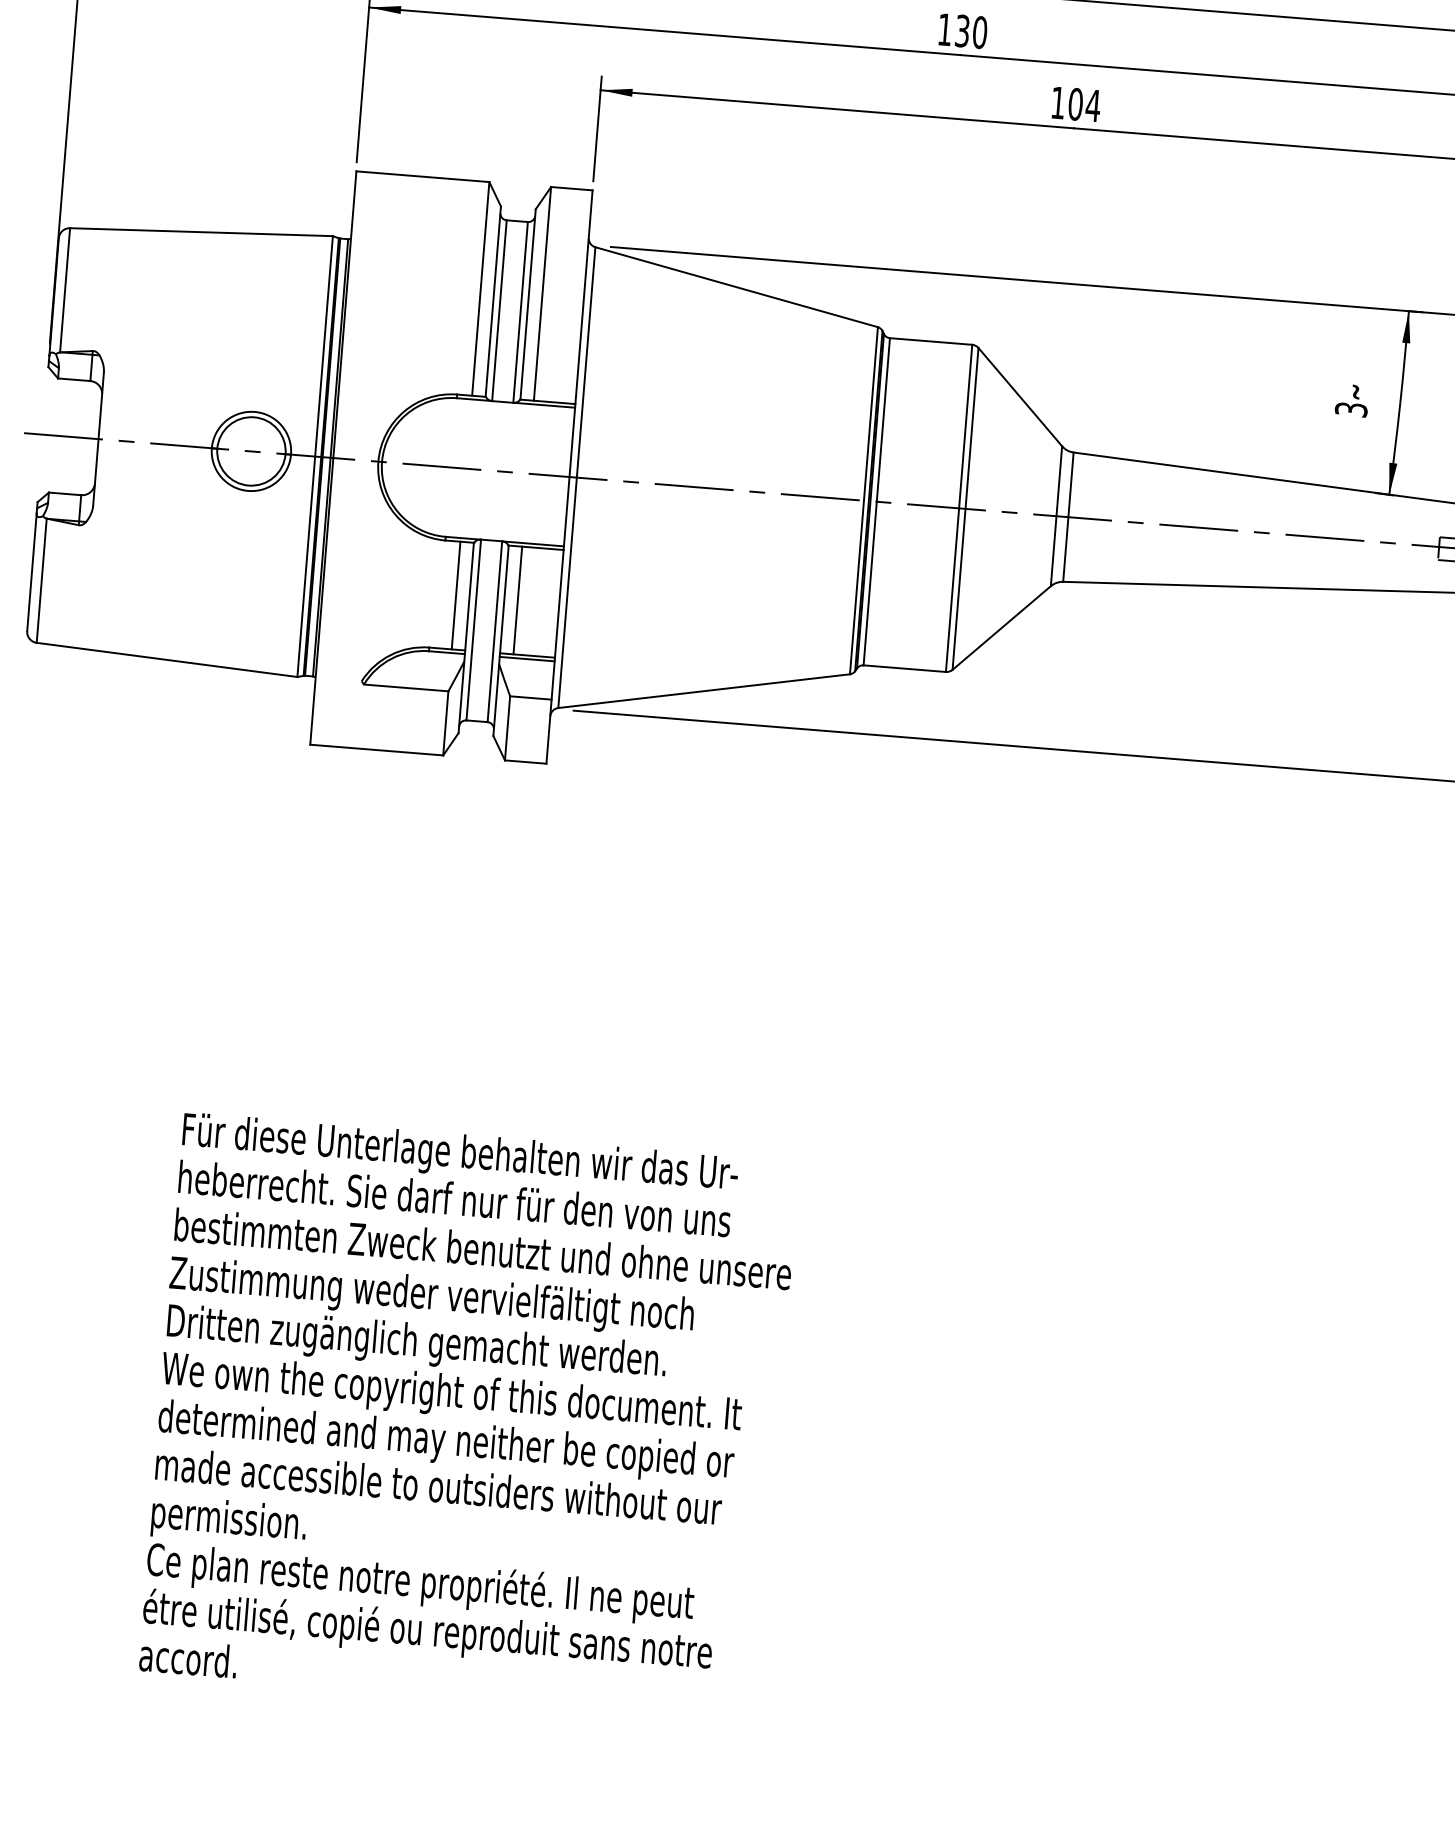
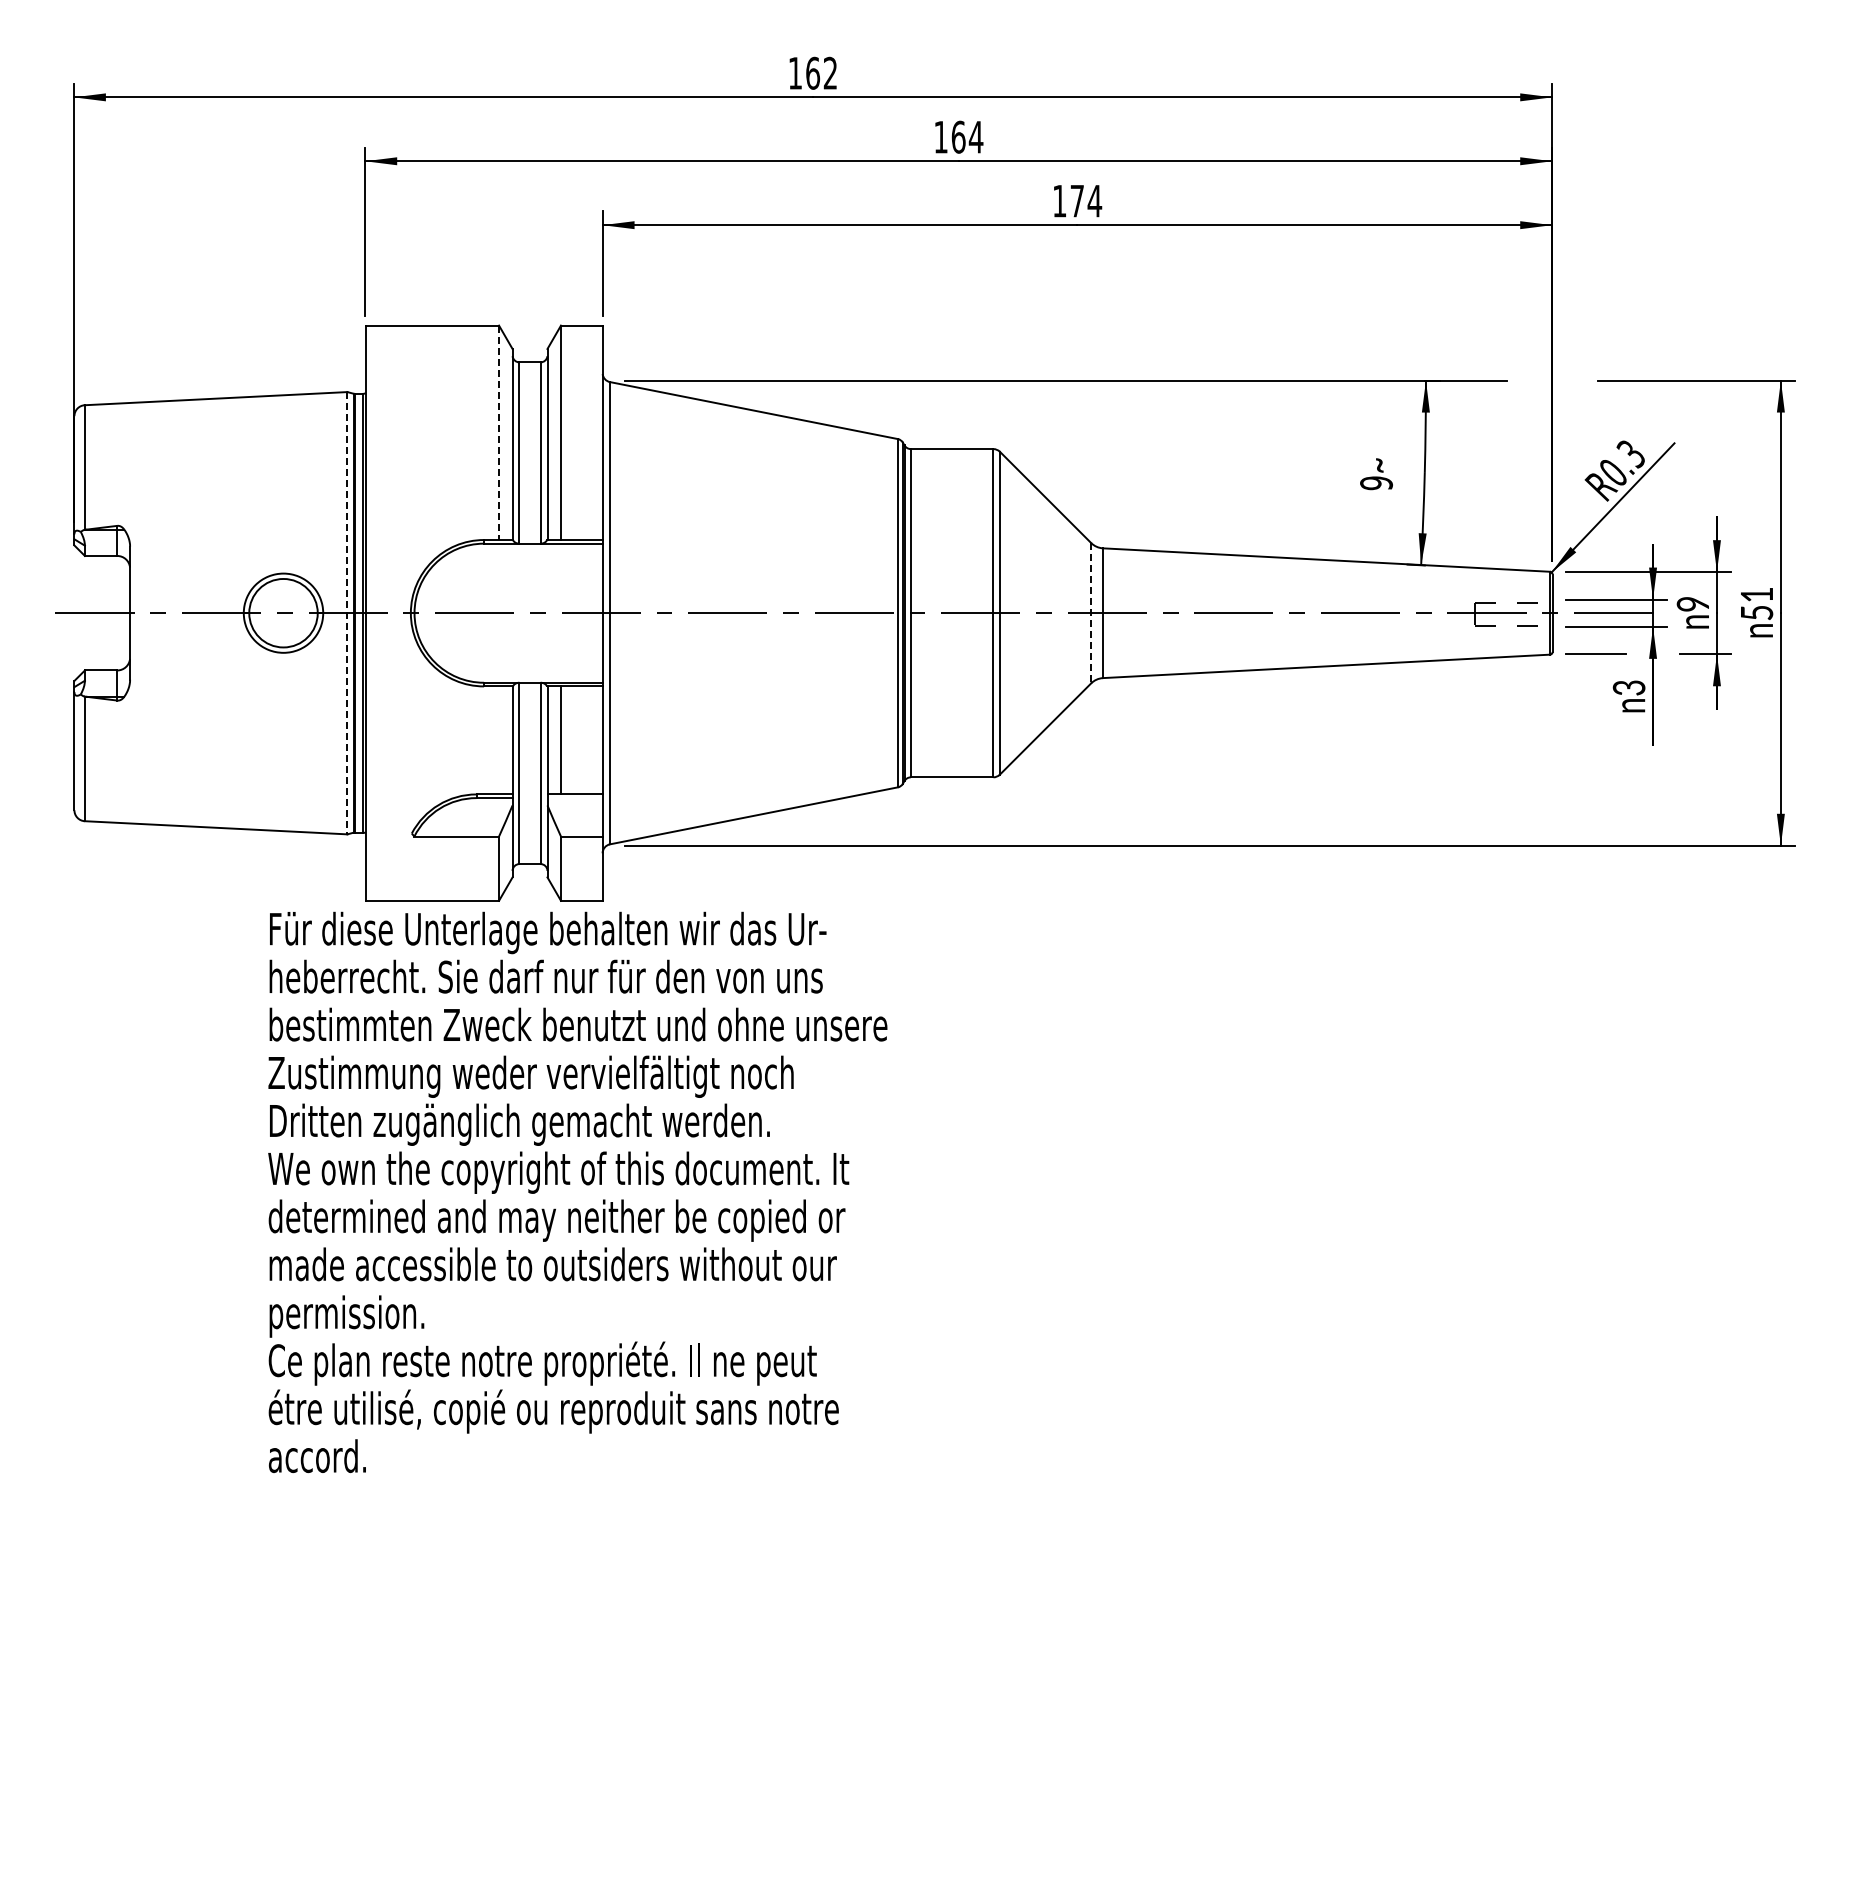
text: (971, 31) -> (967, 136), 130 -> 164
text: (1075, 103) -> (1077, 200), 104 -> 174
line: (481, 289) -> (499, 433), solid -> dashed
text: (1351, 409) -> (1376, 483), 3 -> 9
line: (315, 456) -> (347, 613), solid -> dashed
line: (1056, 516) -> (1091, 613), solid -> dashed
line: (456, 595) -> (499, 740), removed
line: (526, 659) -> (574, 798), removed
text: (468, 1416) -> (577, 1192), moved

